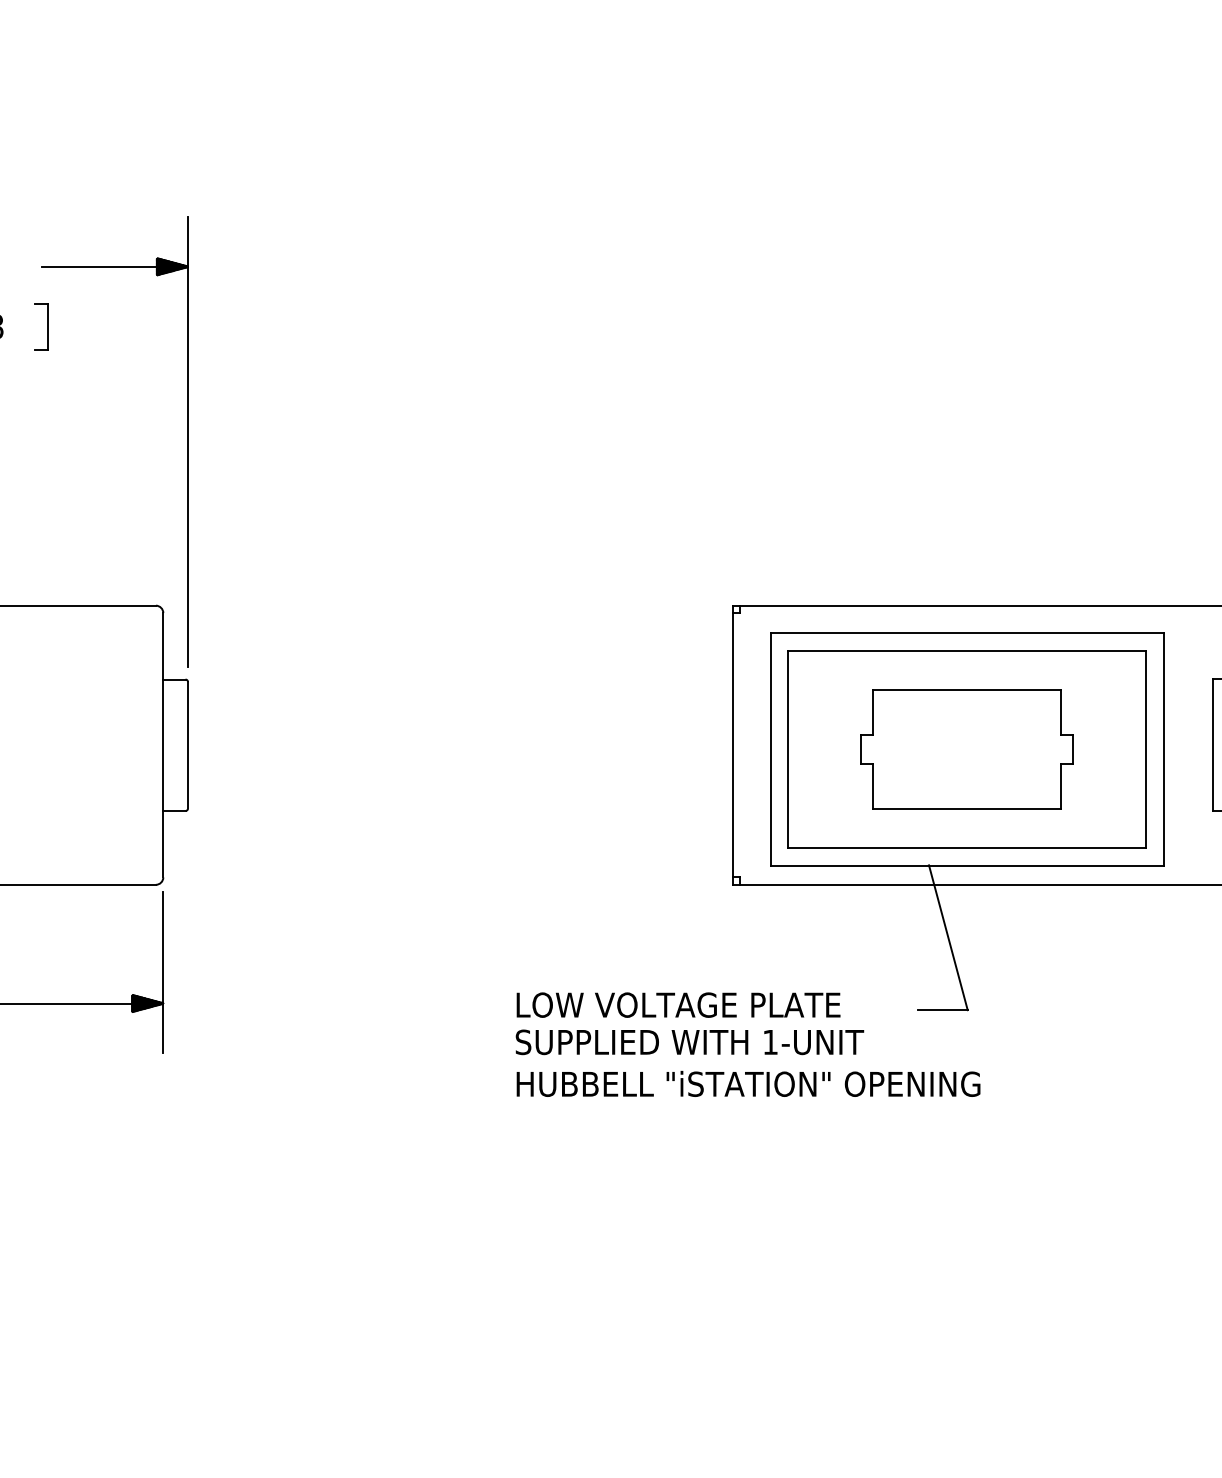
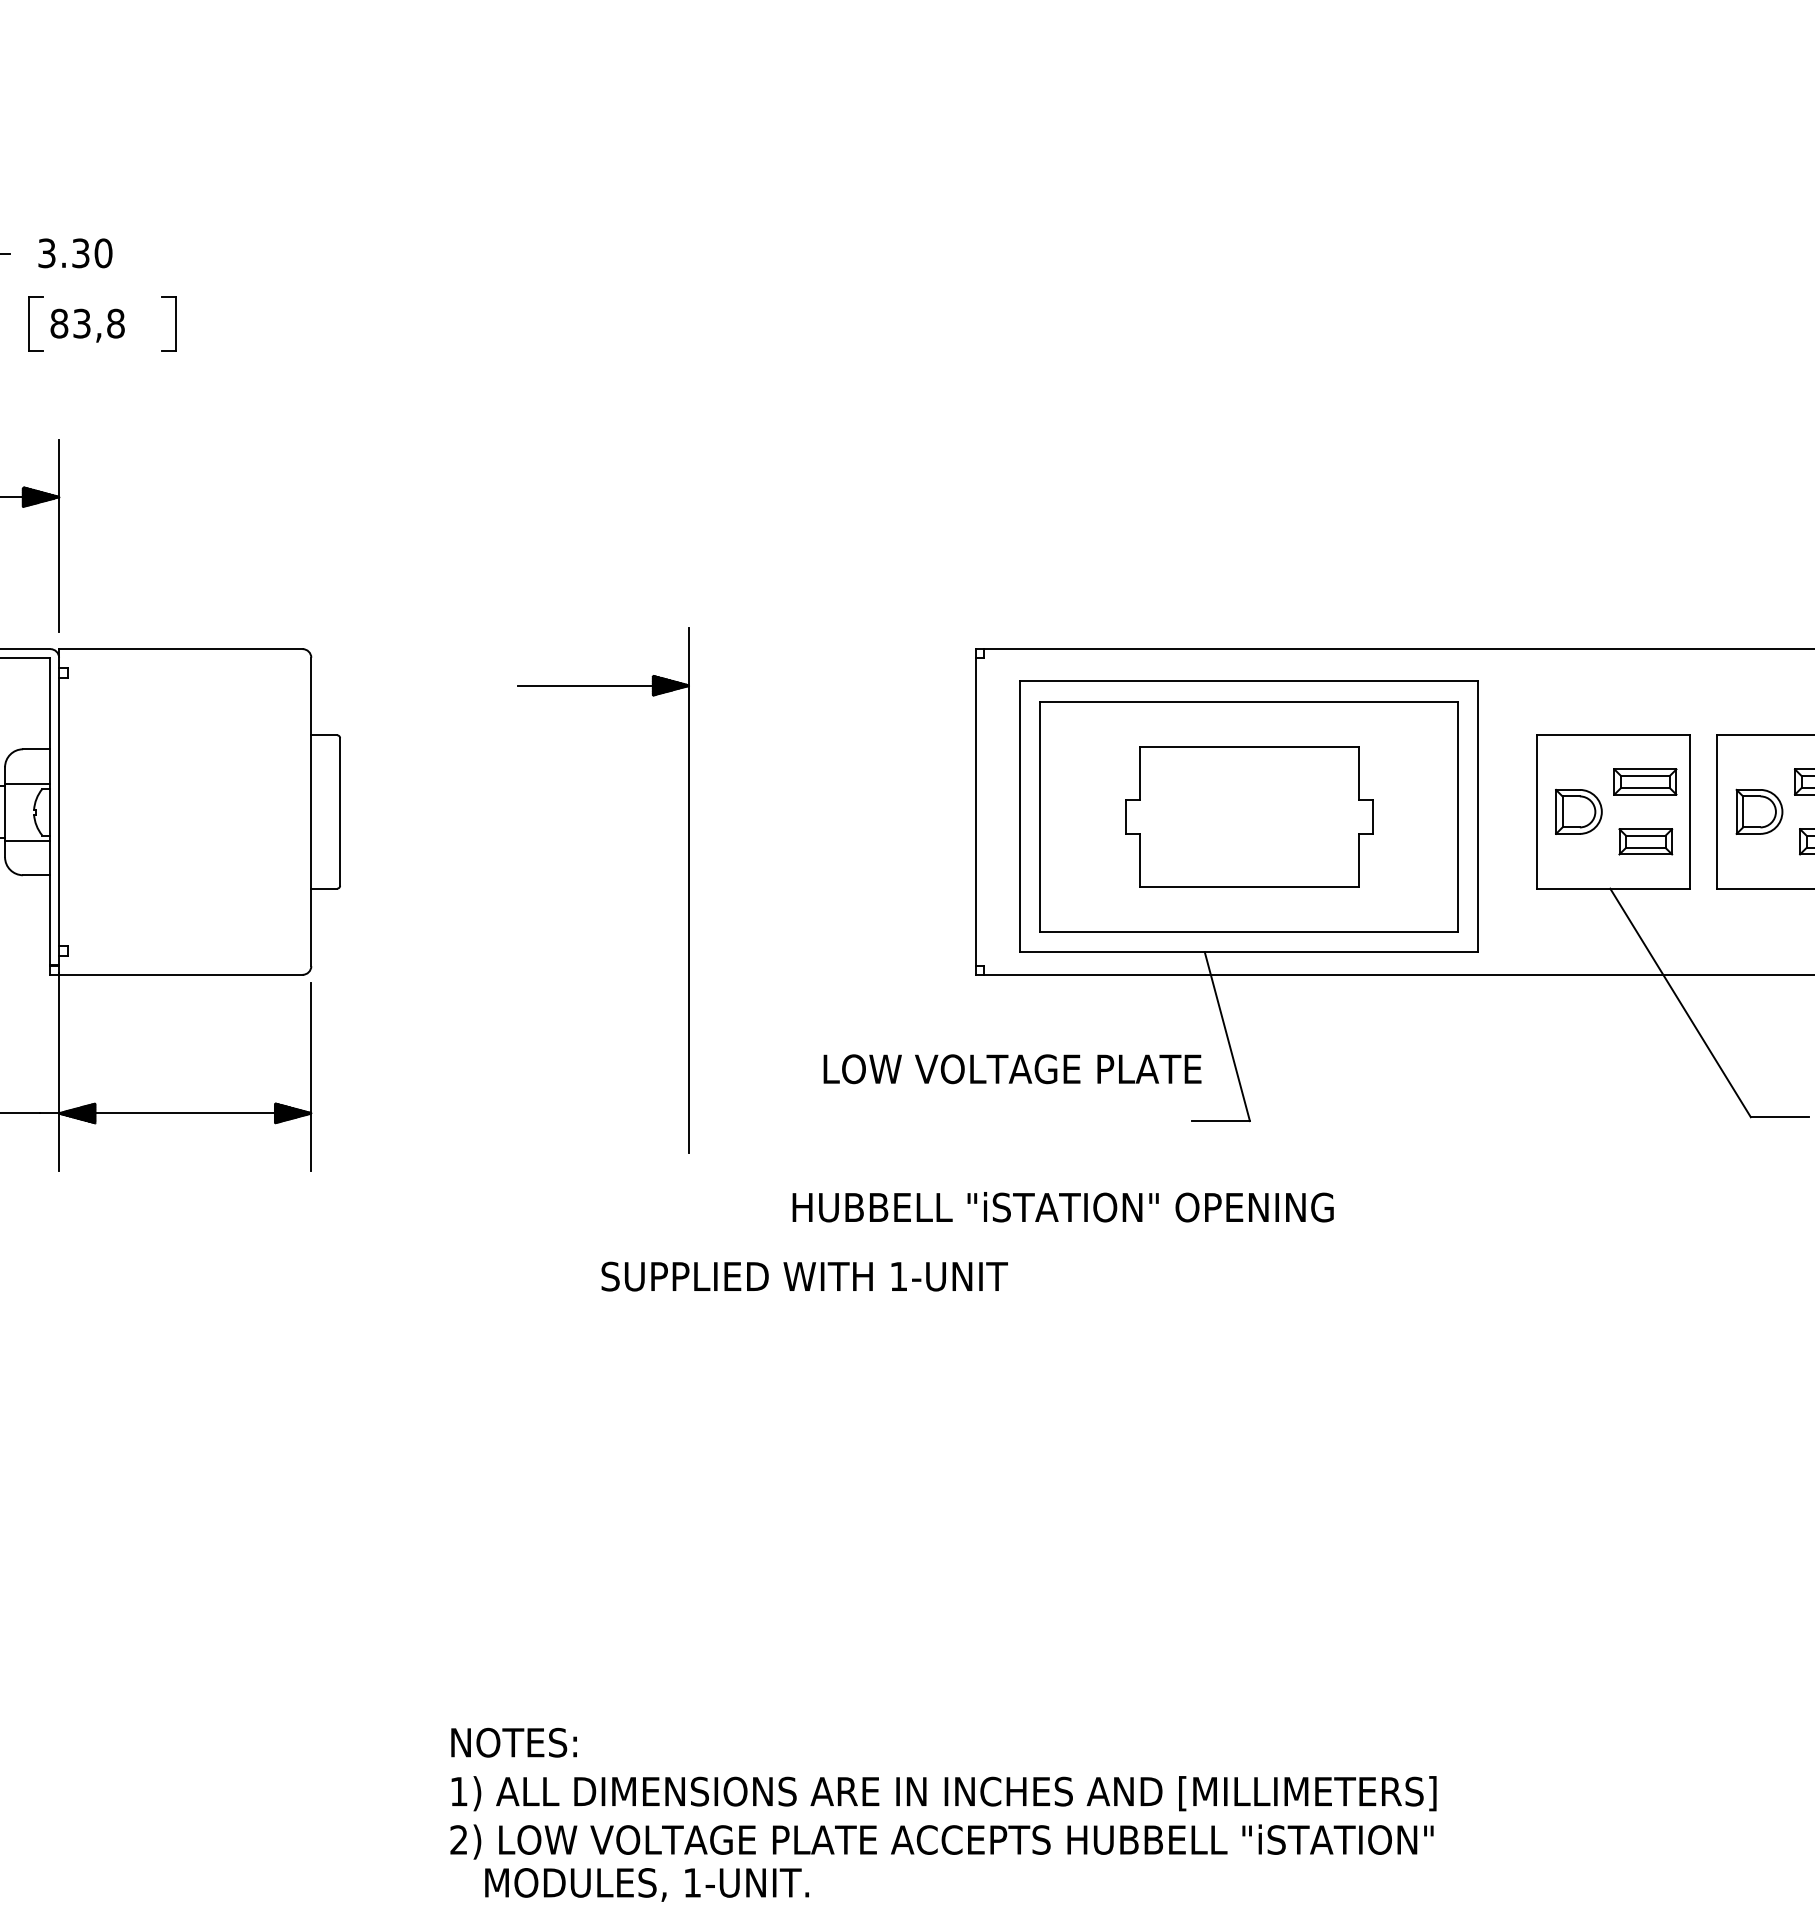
part: (187, 442) -> (688, 890), moved
text: (678, 1005) -> (1012, 1069), moved
text: (689, 1042) -> (804, 1276), moved
text: (747, 1084) -> (1062, 1207), moved

